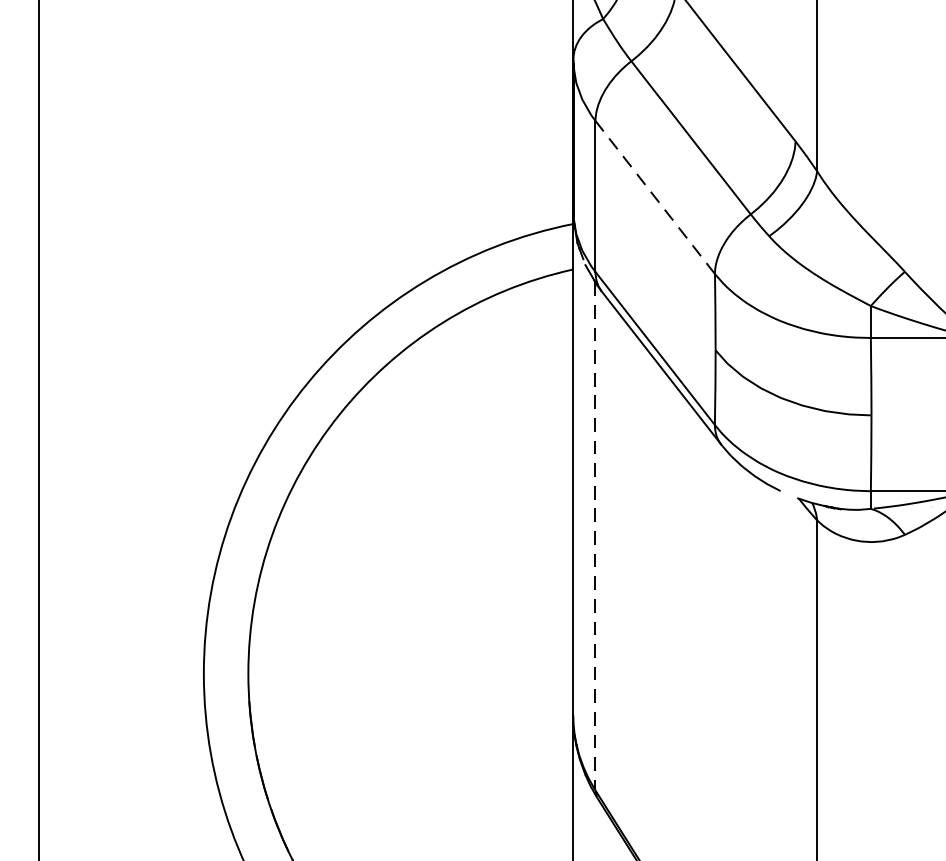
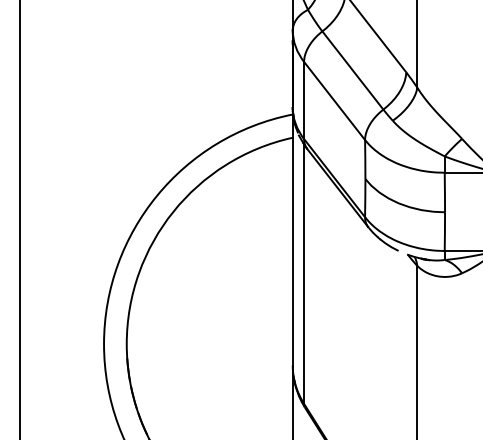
line: (655, 196) -> (334, 100), dashed -> solid
line: (596, 537) -> (304, 274), dashed -> solid

